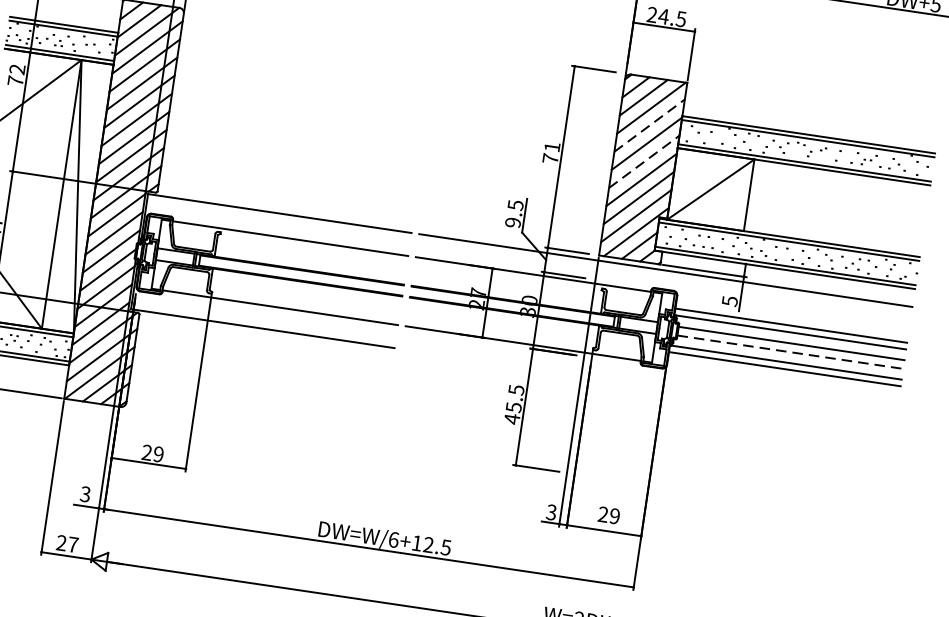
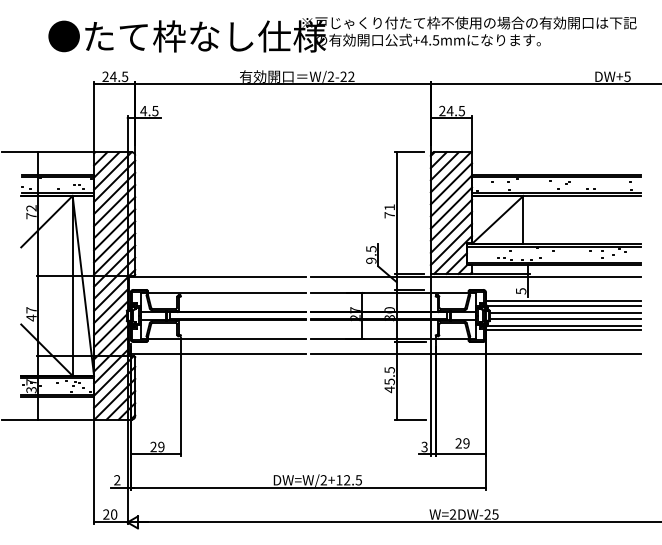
line: (649, 125) -> (451, 183), dashed -> solid
line: (644, 160) -> (451, 207), dashed -> solid
line: (790, 351) -> (565, 318), dashed -> solid
line: (647, 385) -> (475, 354), added
text: (85, 494) -> (117, 480), 3 -> 2
text: (393, 540) -> (323, 480), DW=W/6+12.5 -> DW=W/2+12.5
text: (73, 544) -> (114, 514), 27 -> 20

